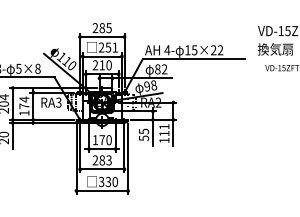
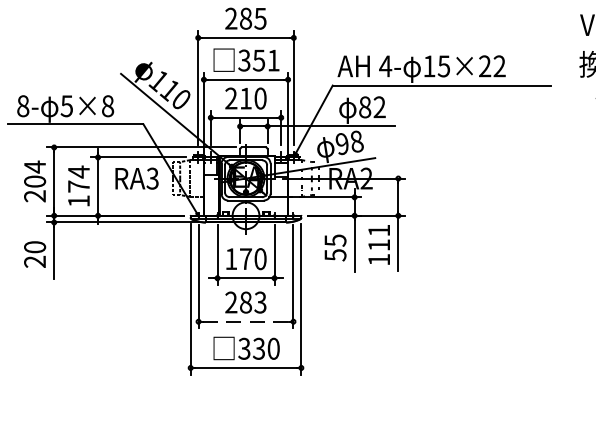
text: (101, 47) -> (244, 60), 251 -> 351
line: (102, 169) -> (246, 322), solid -> dashed

